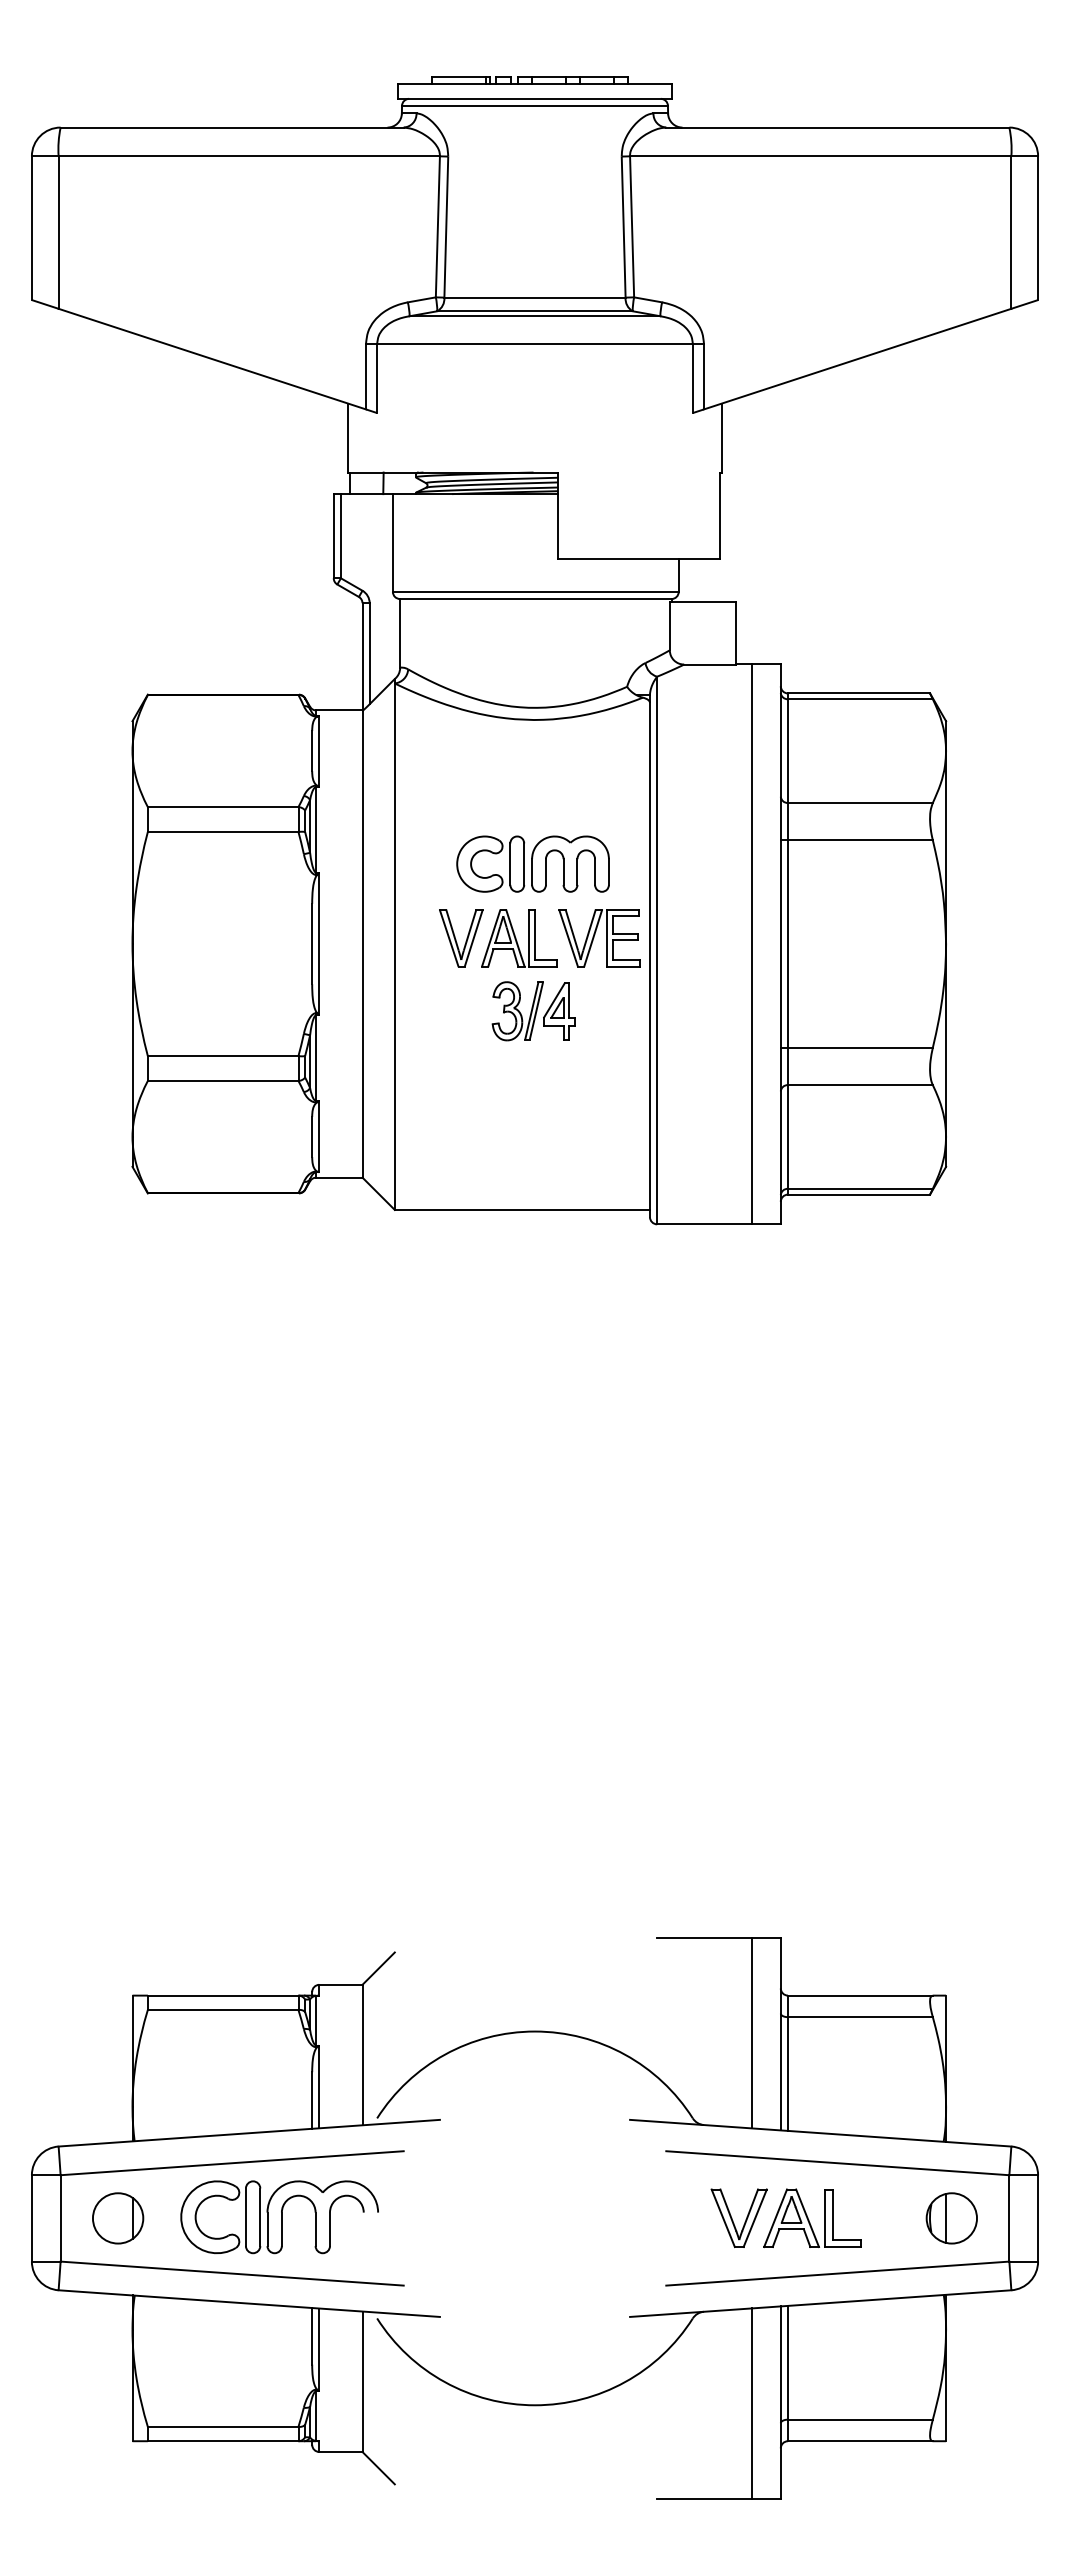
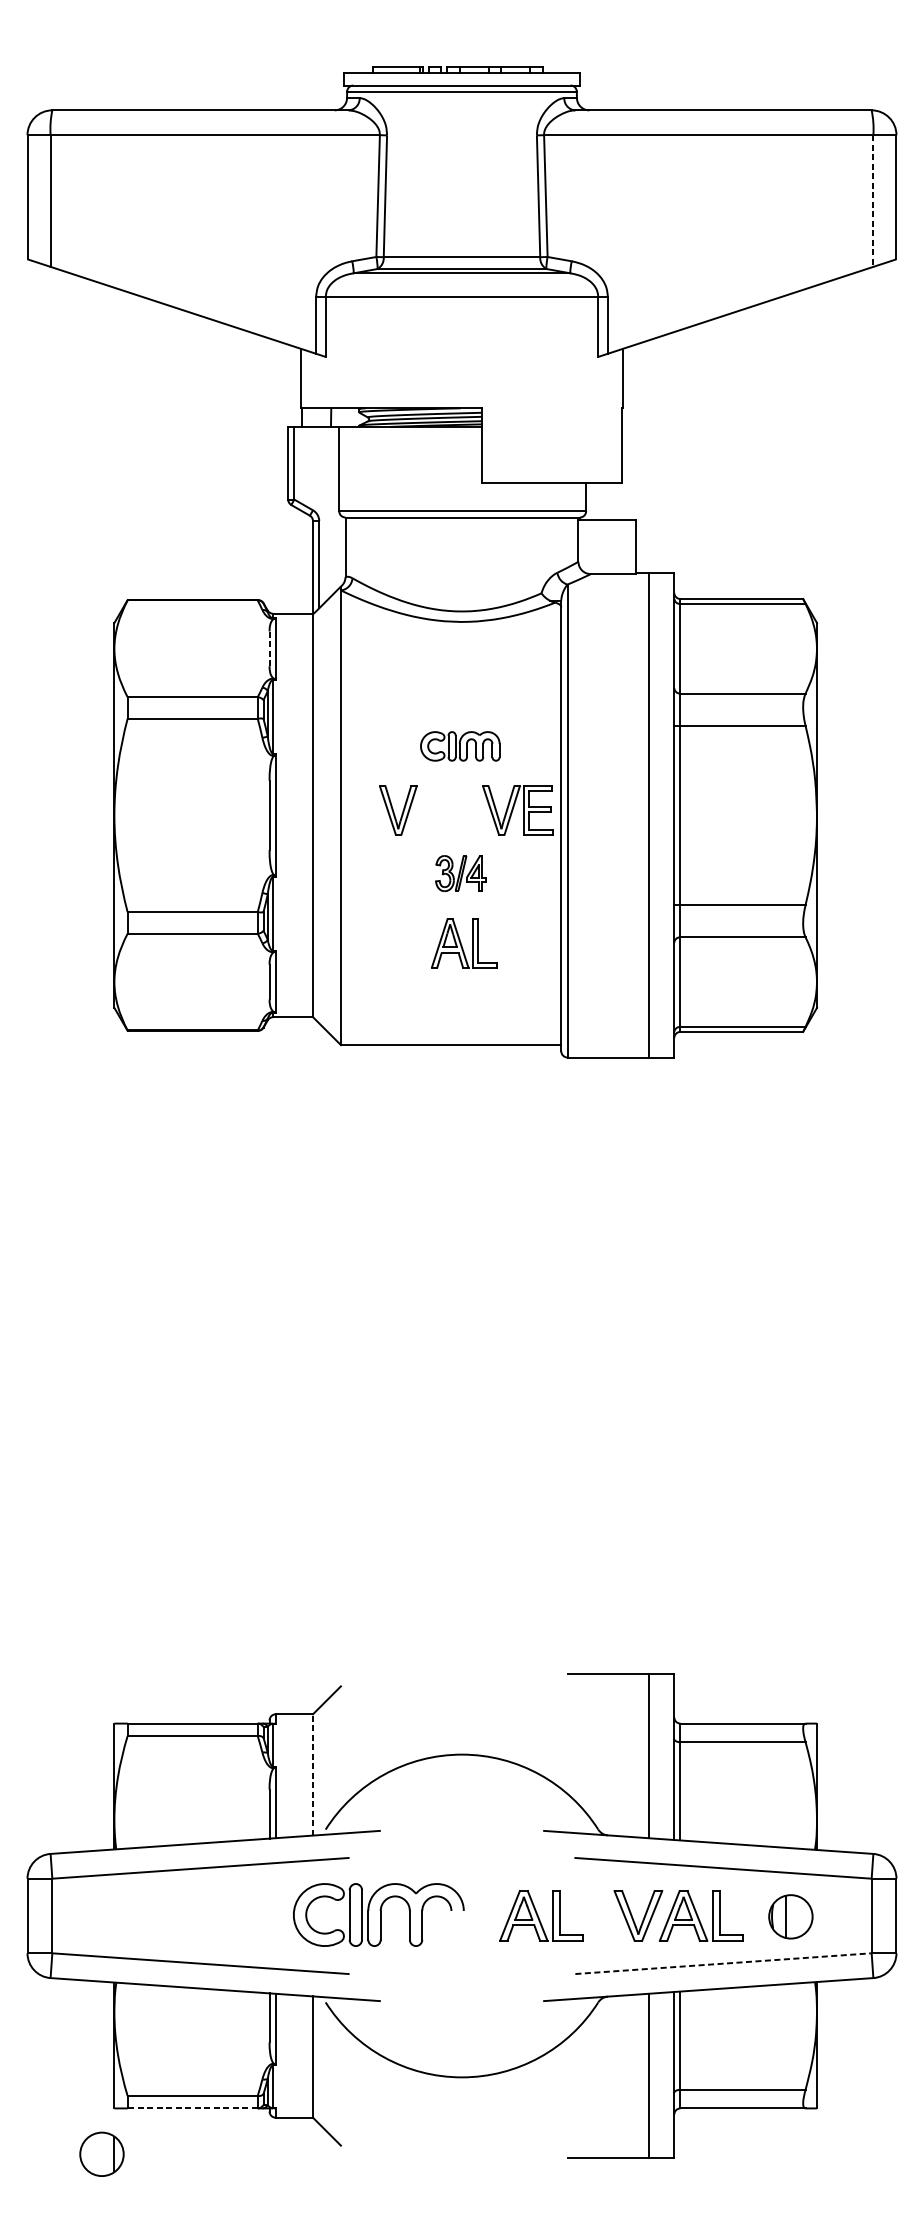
line: (1011, 233) -> (873, 201), solid -> dashed
line: (312, 750) -> (269, 648), solid -> dashed
part: (532, 863) -> (459, 745), size x0.6
part: (519, 938) -> (464, 943), moved
part: (533, 1011) -> (460, 873), size x0.7
line: (362, 2054) -> (313, 1774), solid -> dashed
part: (279, 2217) -> (378, 1915), moved
part: (627, 2217) -> (541, 1915), added
part: (118, 2218) -> (102, 2154), moved
part: (951, 2218) -> (790, 1916), moved
line: (837, 2273) -> (723, 1963), solid -> dashed
line: (222, 2441) -> (192, 2108), solid -> dashed

